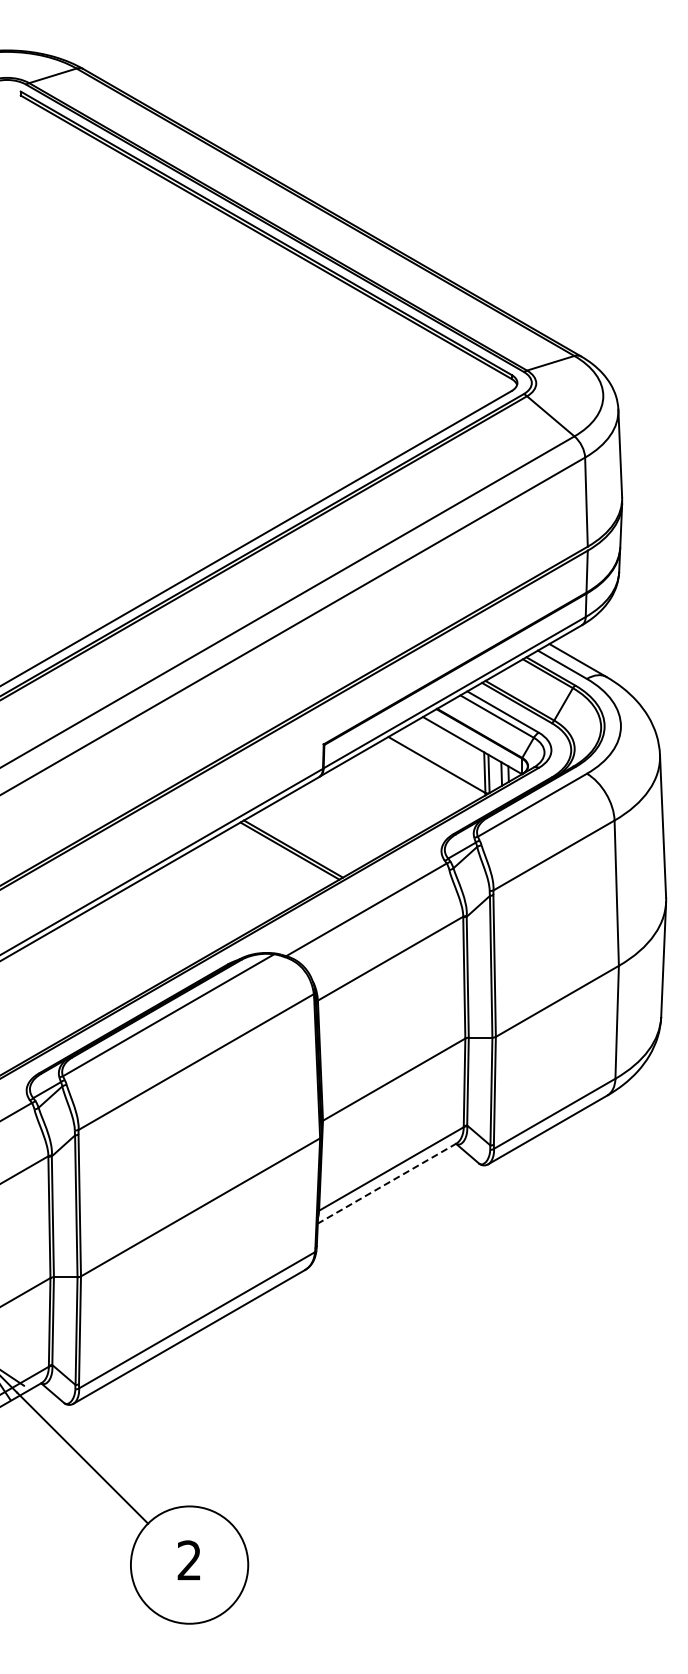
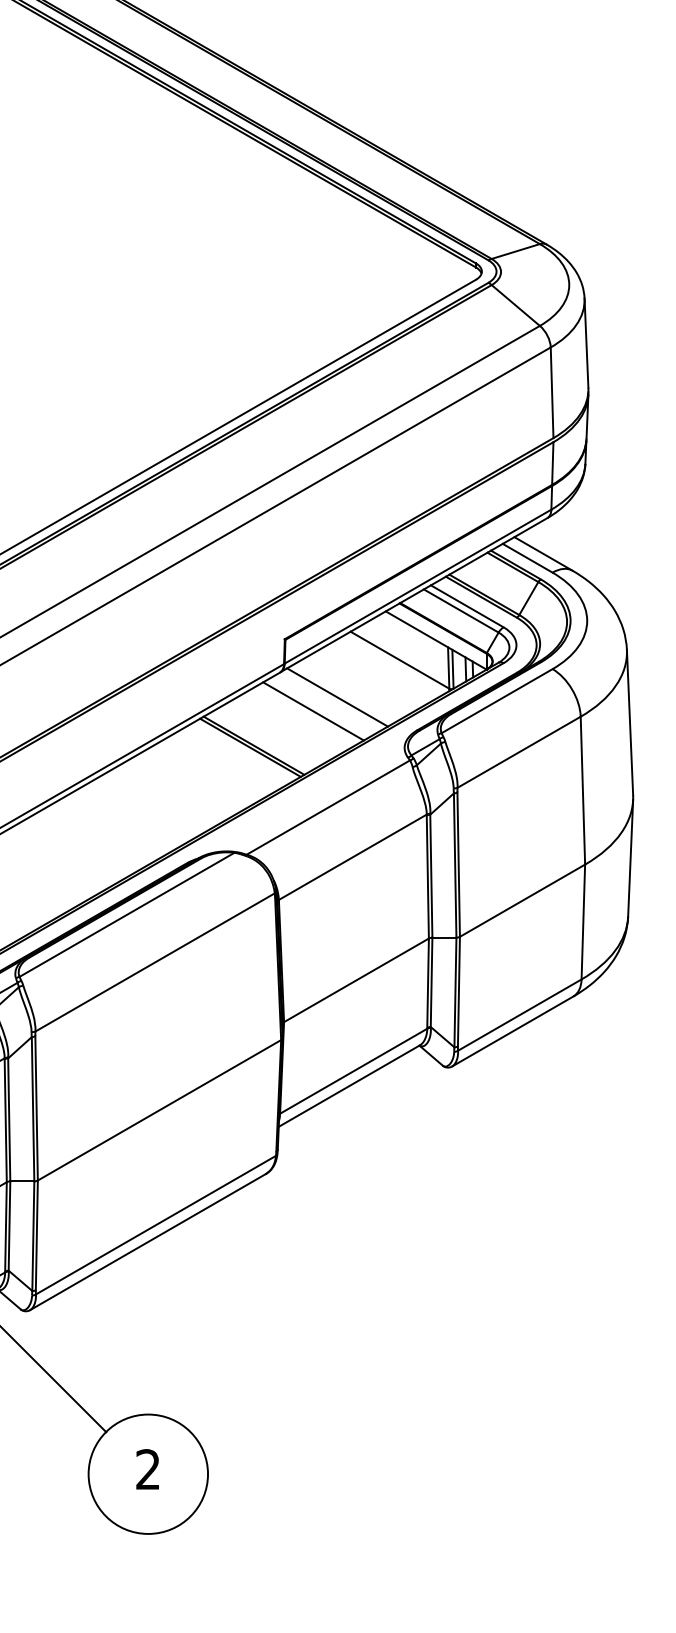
line: (375, 801) -> (337, 697), added
line: (351, 814) -> (313, 710), added
line: (386, 1183) -> (348, 1086), dashed -> solid

